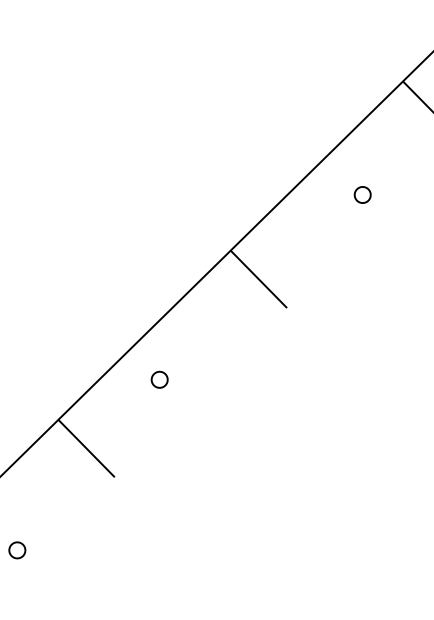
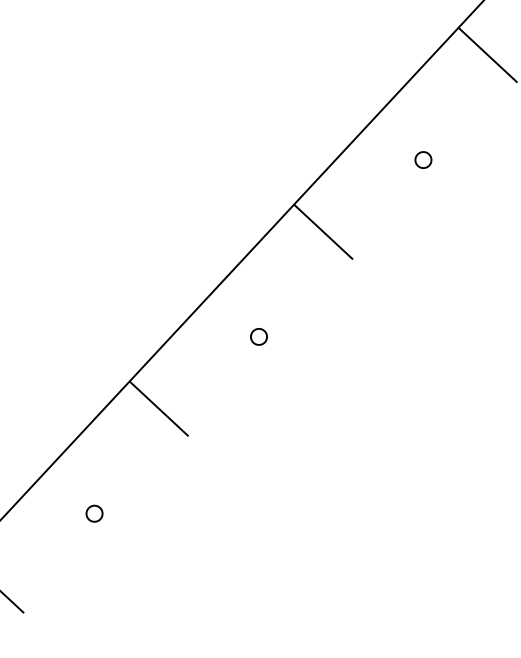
part: (362, 194) -> (423, 159), moved
part: (159, 379) -> (258, 336), moved

